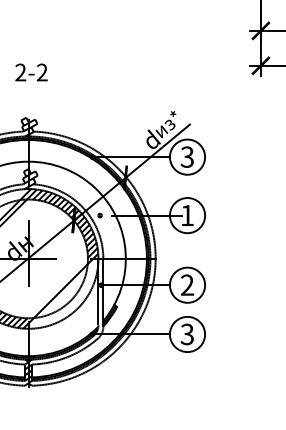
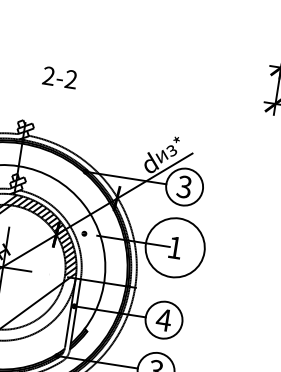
text: (31, 72) -> (60, 77), moved
circle: (187, 215) -> (175, 247), size x1.6
text: (187, 284) -> (164, 319), 2 -> 4

